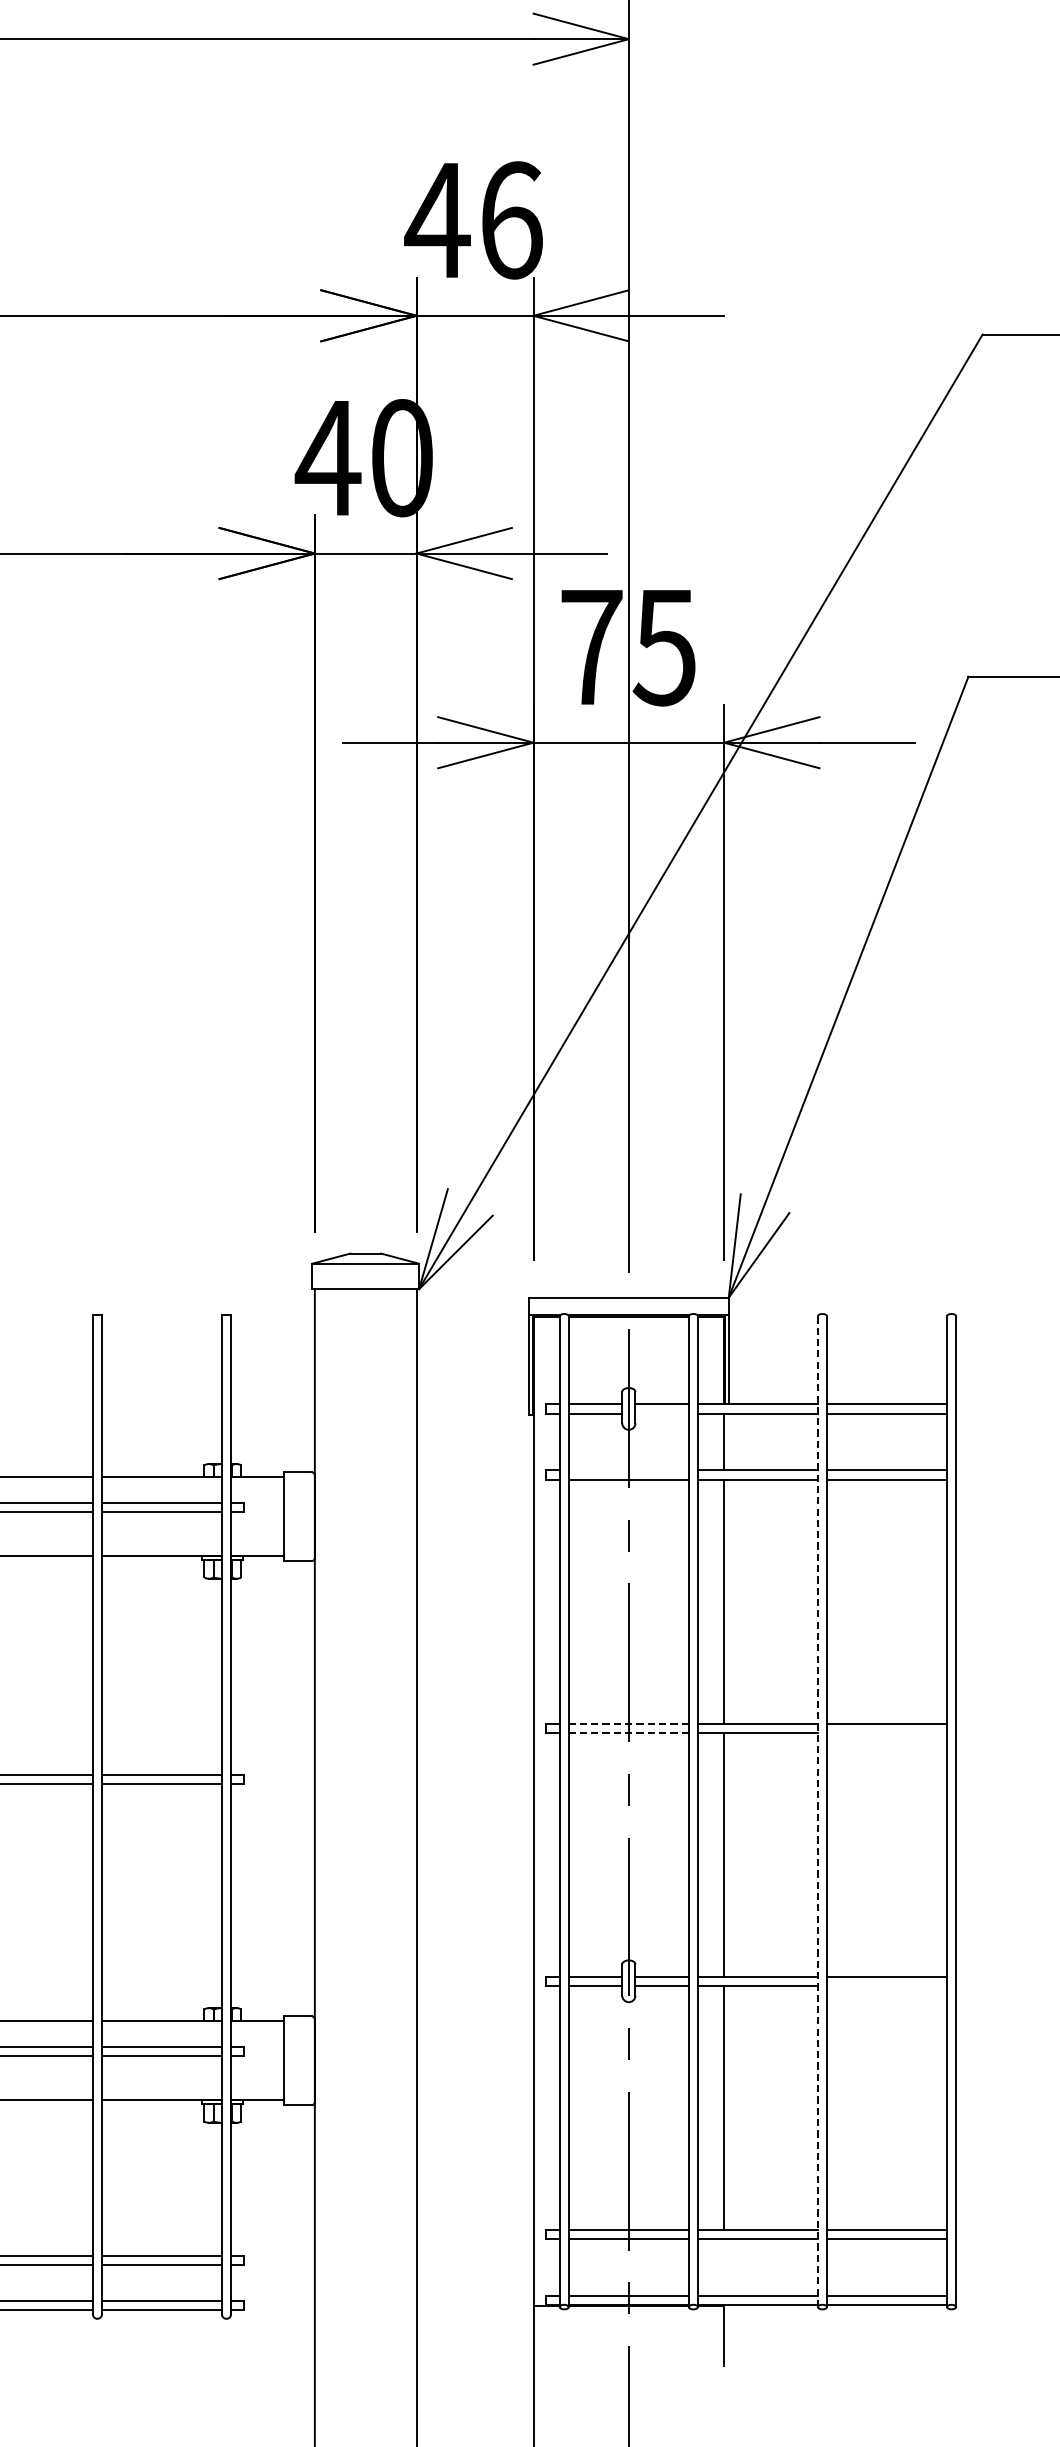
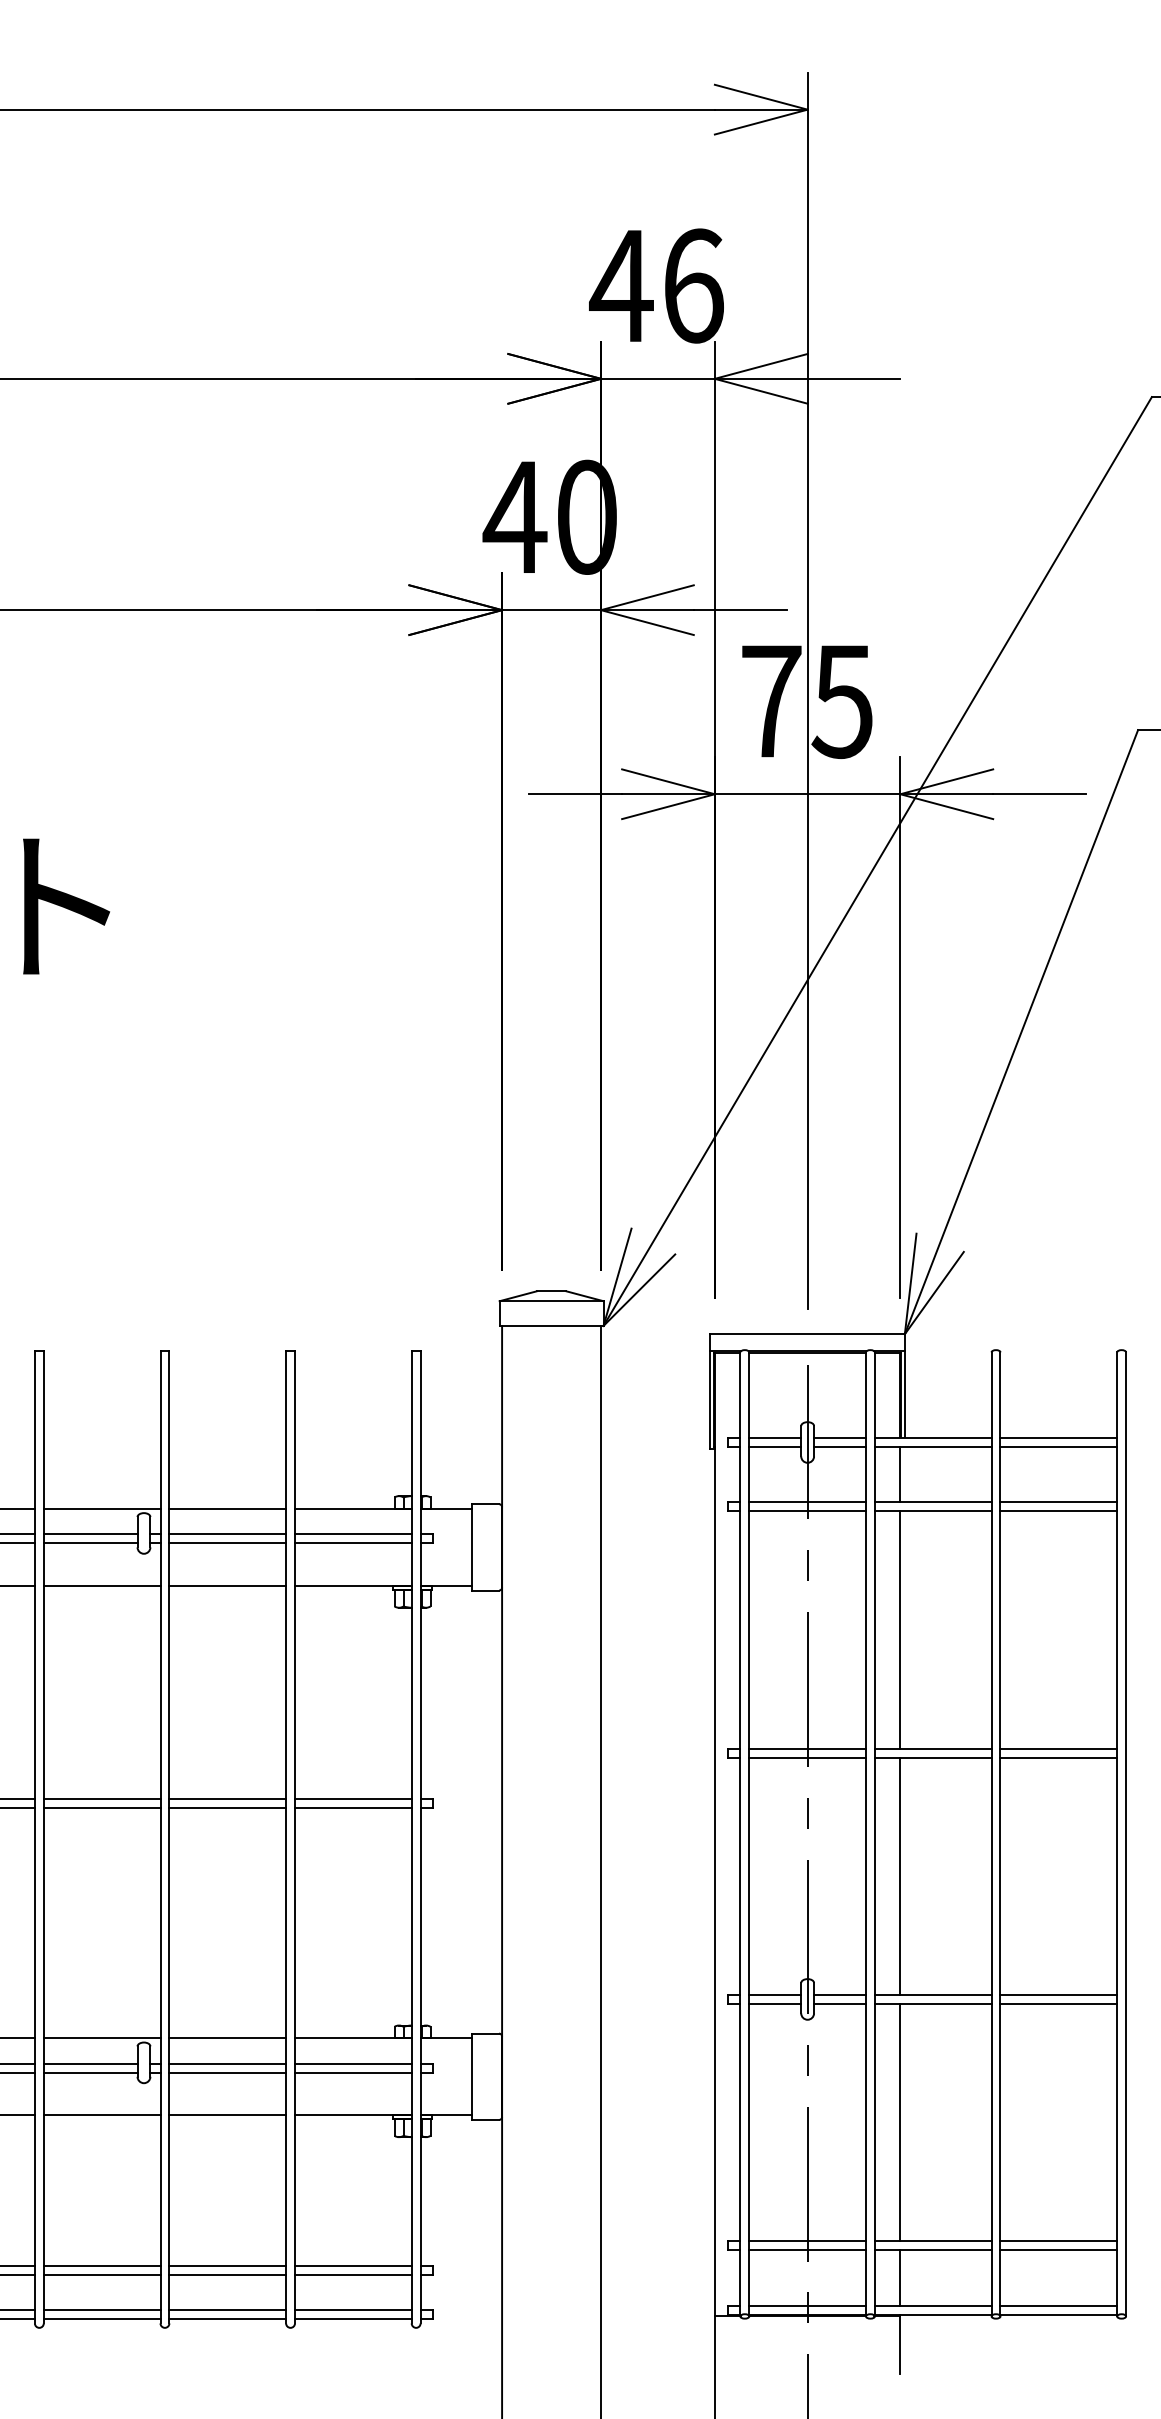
line: (661, 1413) -> (839, 1446), added
line: (628, 1470) -> (807, 1502), added
line: (628, 1723) -> (807, 1748), dashed -> solid
line: (628, 1732) -> (807, 1757), dashed -> solid
line: (886, 1732) -> (1058, 1757), added
line: (817, 1810) -> (991, 1833), dashed -> solid
line: (886, 1985) -> (1058, 2003), added
line: (724, 2267) -> (900, 2277), added

